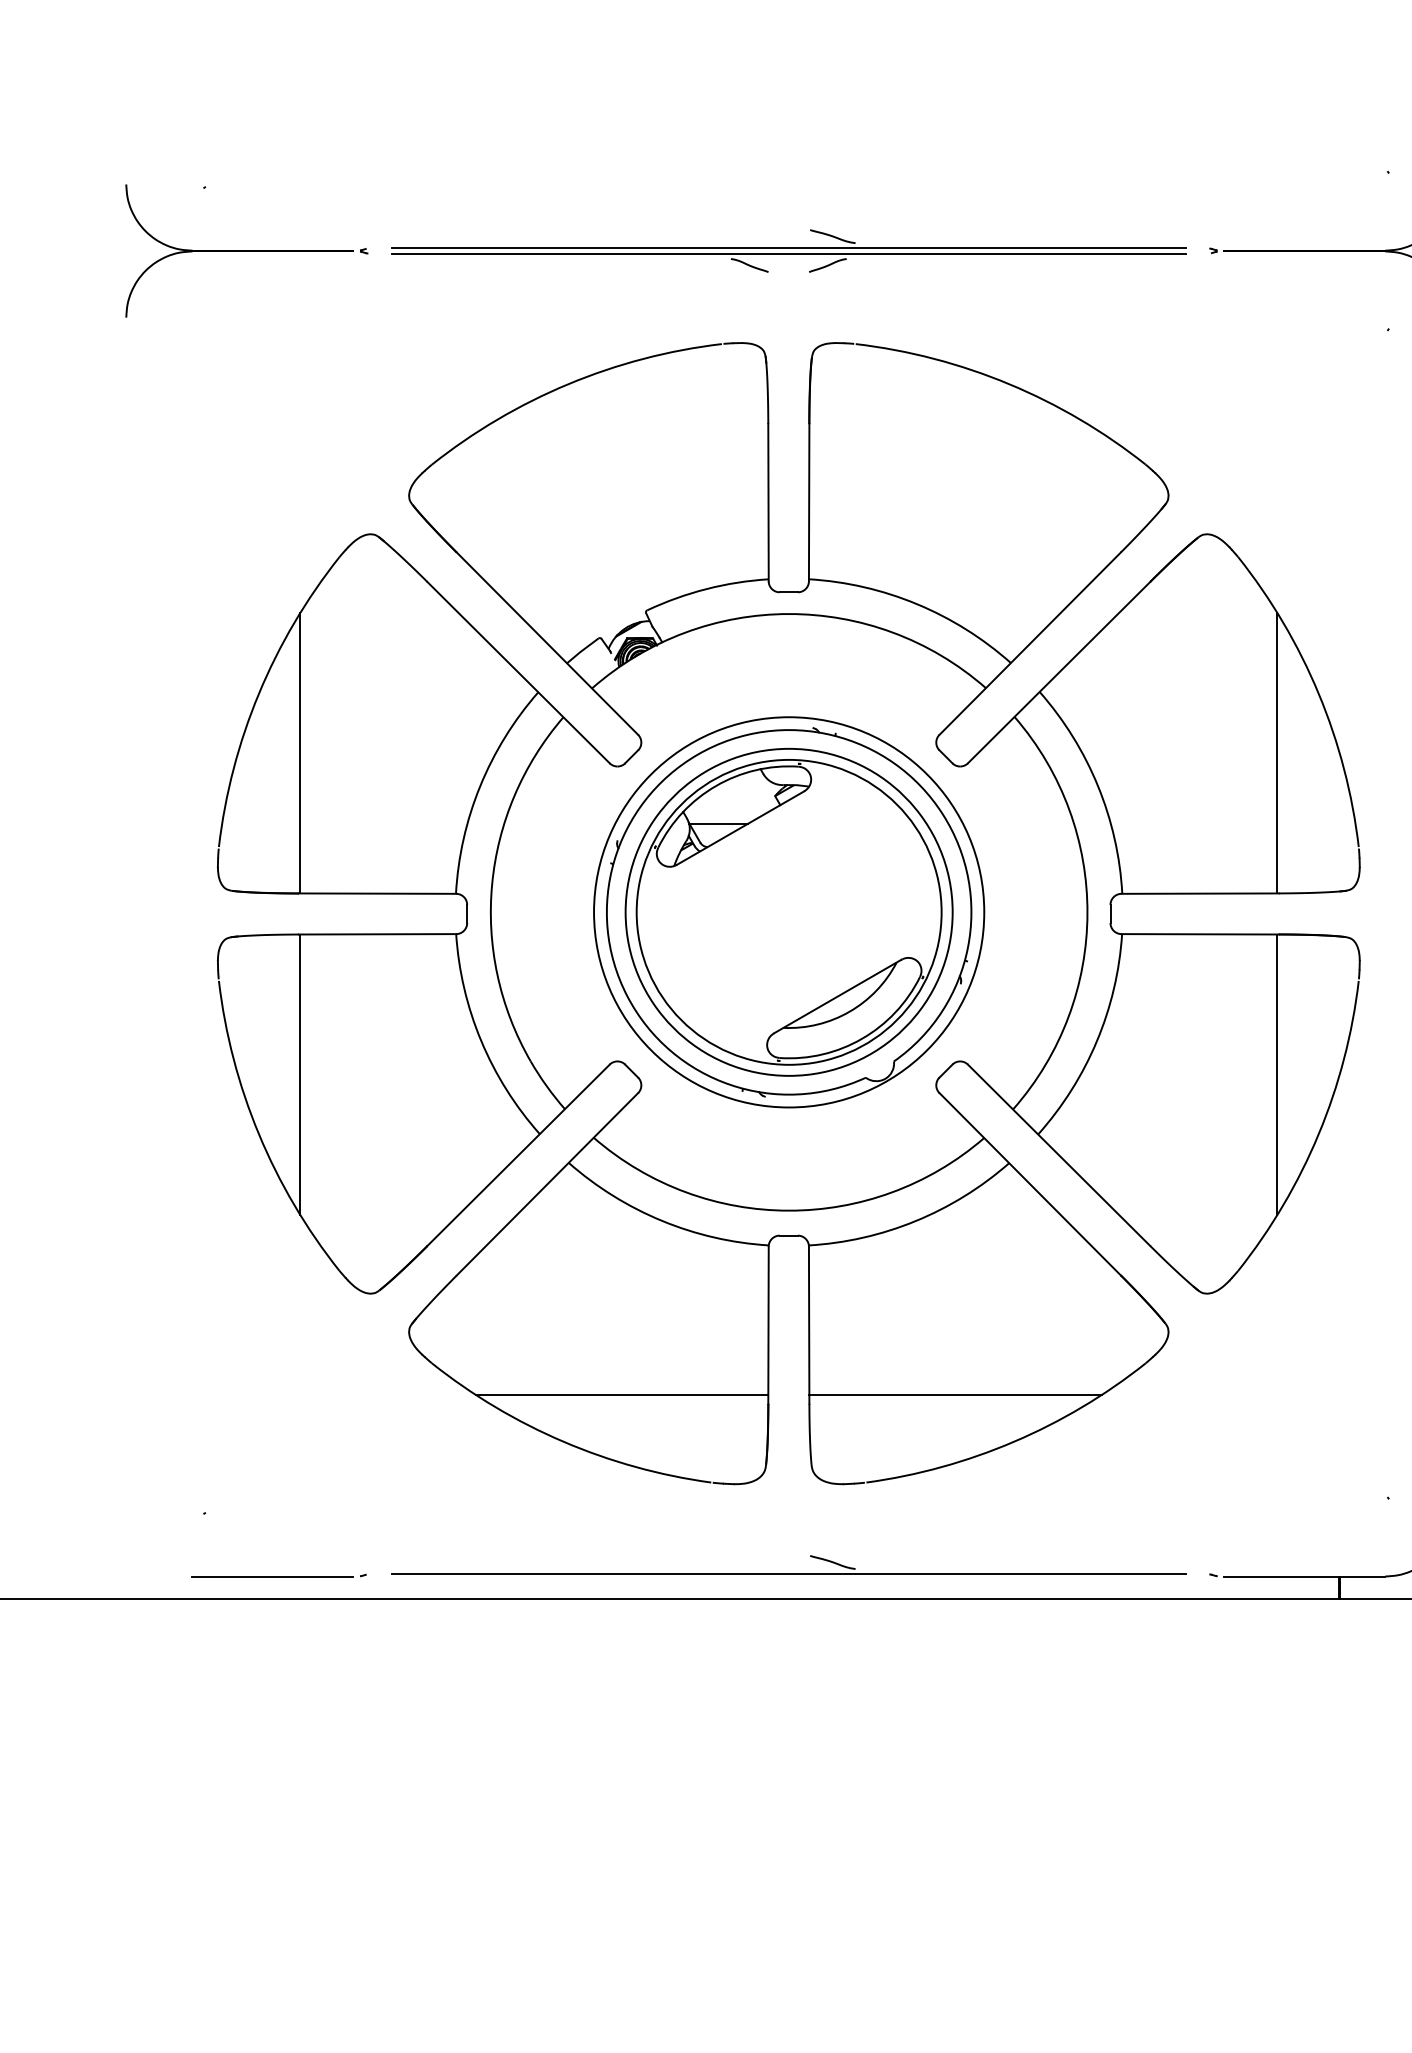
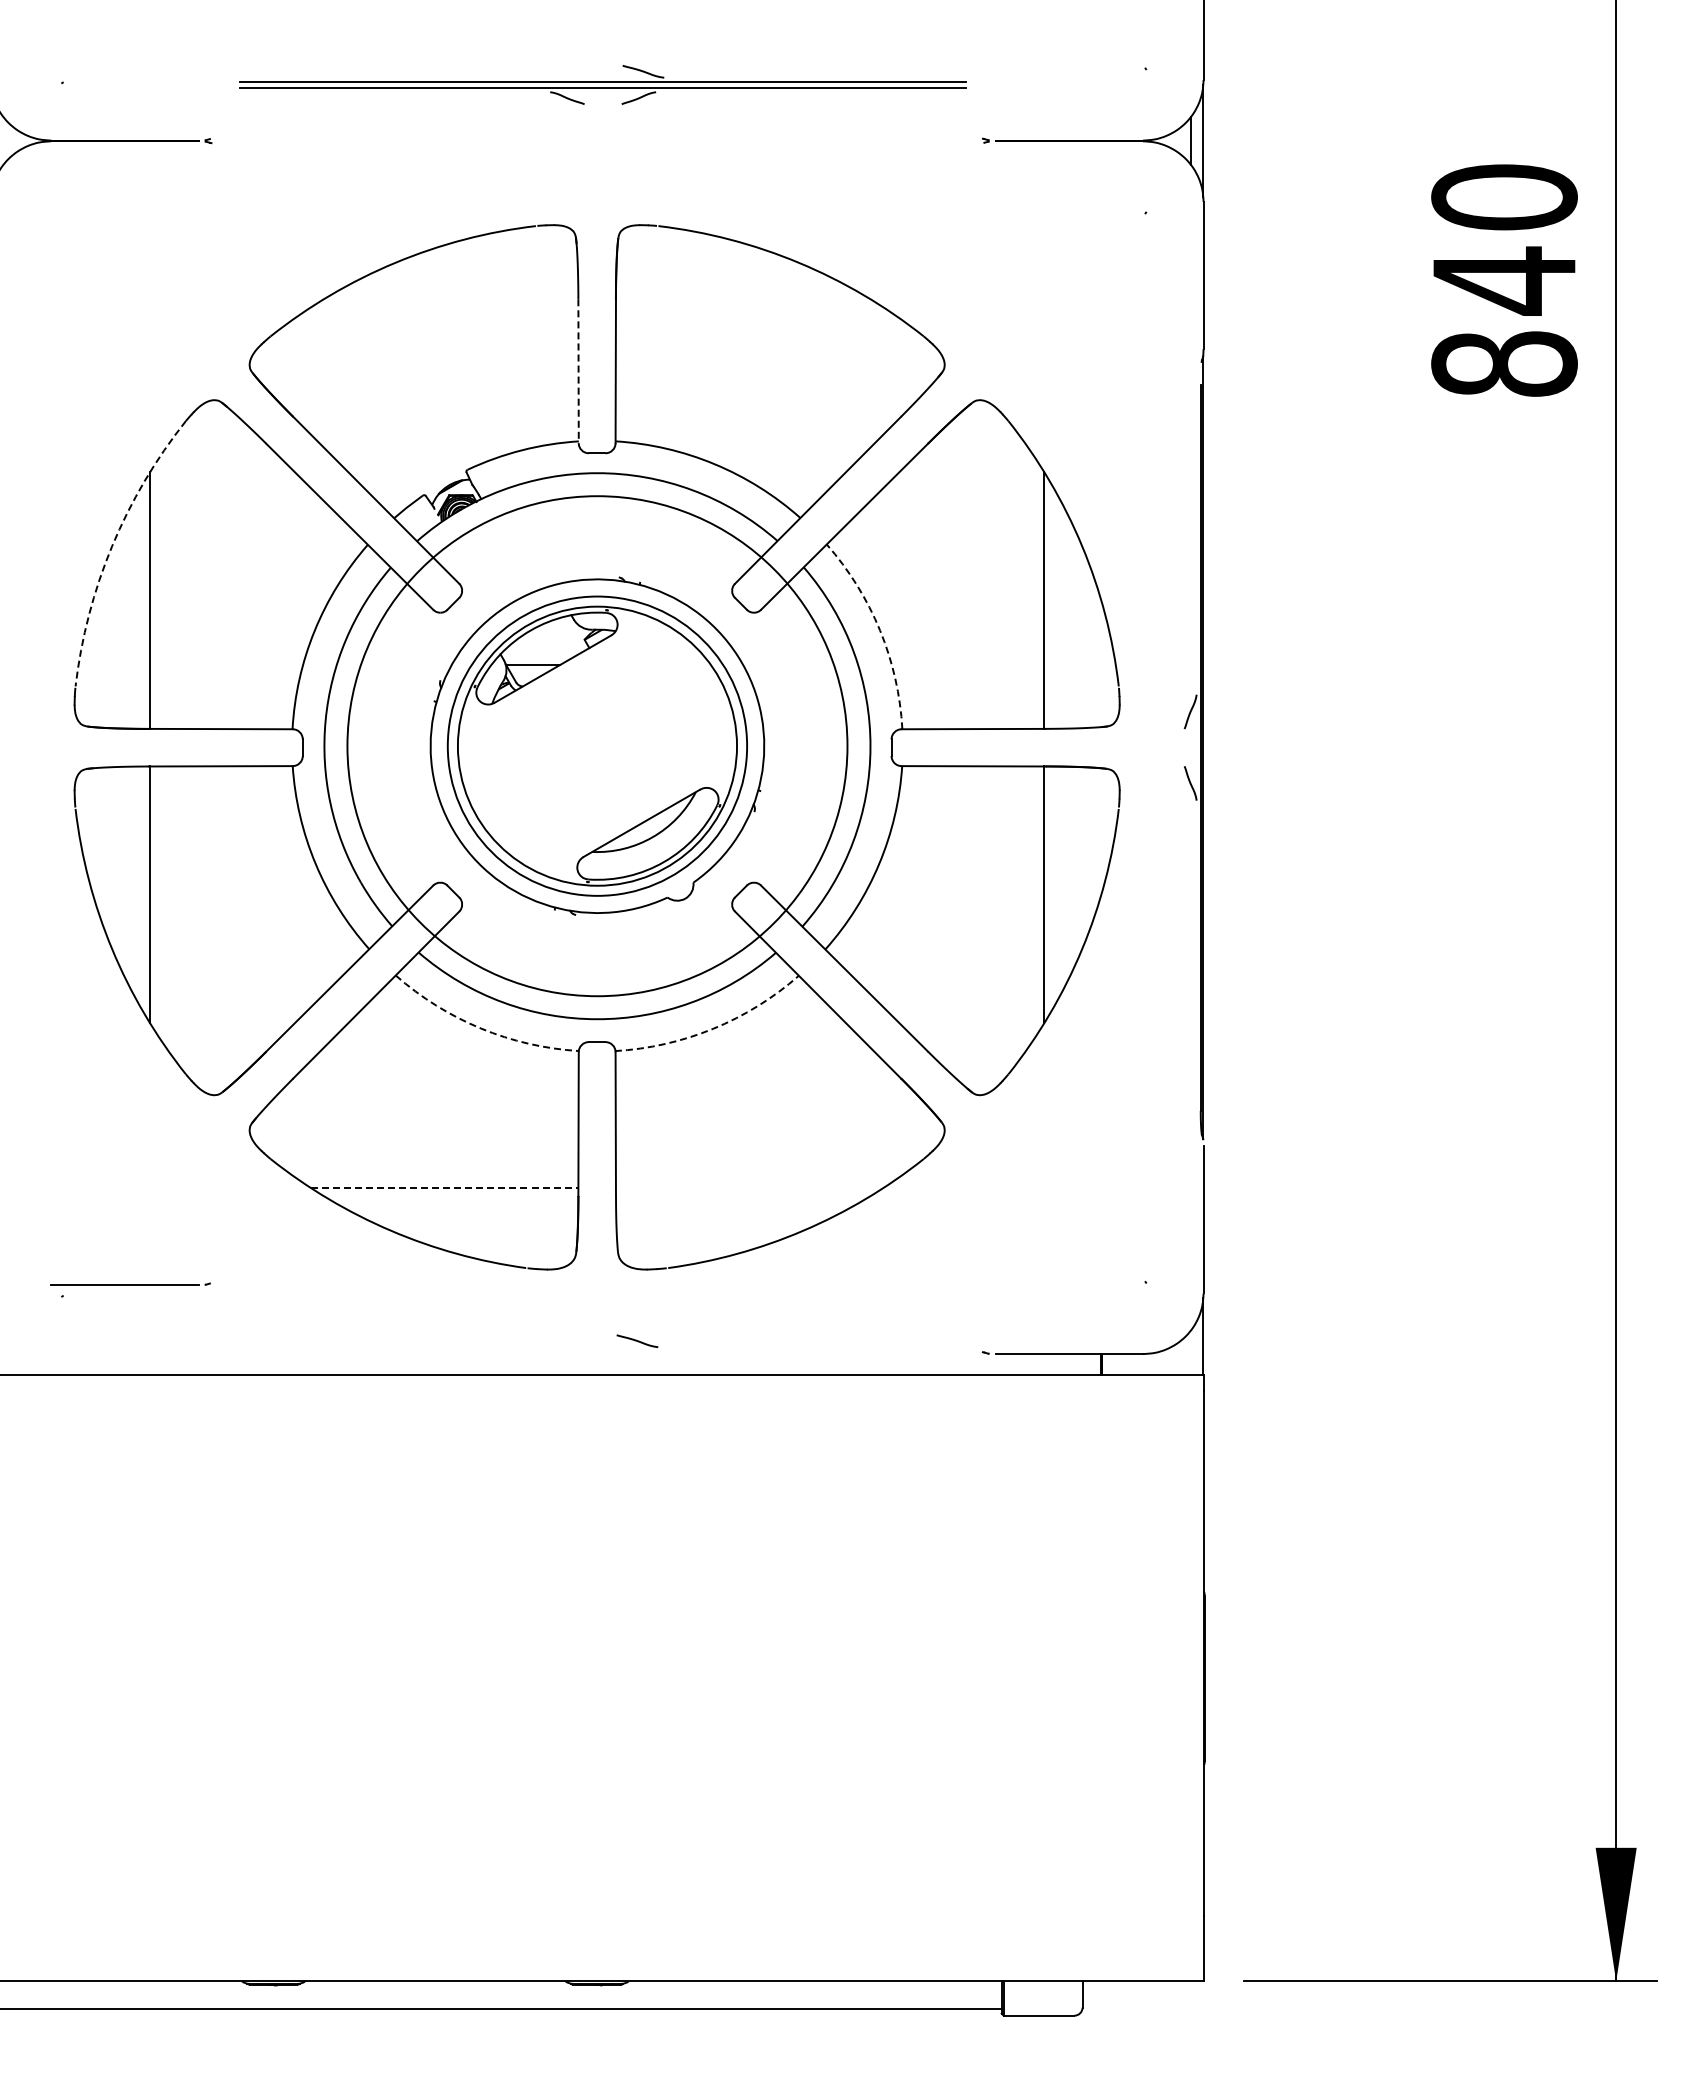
part: (788, 250) -> (602, 84), moved
line: (768, 502) -> (578, 371), solid -> dashed
arc: (259, 694) -> (112, 546), solid -> dashed
arc: (1098, 785) -> (880, 630), solid -> dashed
circle: (789, 911) -> (597, 745), size x1.4
arc: (662, 1220) -> (481, 1028), solid -> dashed
arc: (915, 1220) -> (713, 1028), solid -> dashed
line: (622, 1394) -> (444, 1187), solid -> dashed
line: (955, 1394) -> (749, 1187), removed
line: (789, 1573) -> (597, 1351), removed
part: (278, 1574) -> (130, 1283), moved

